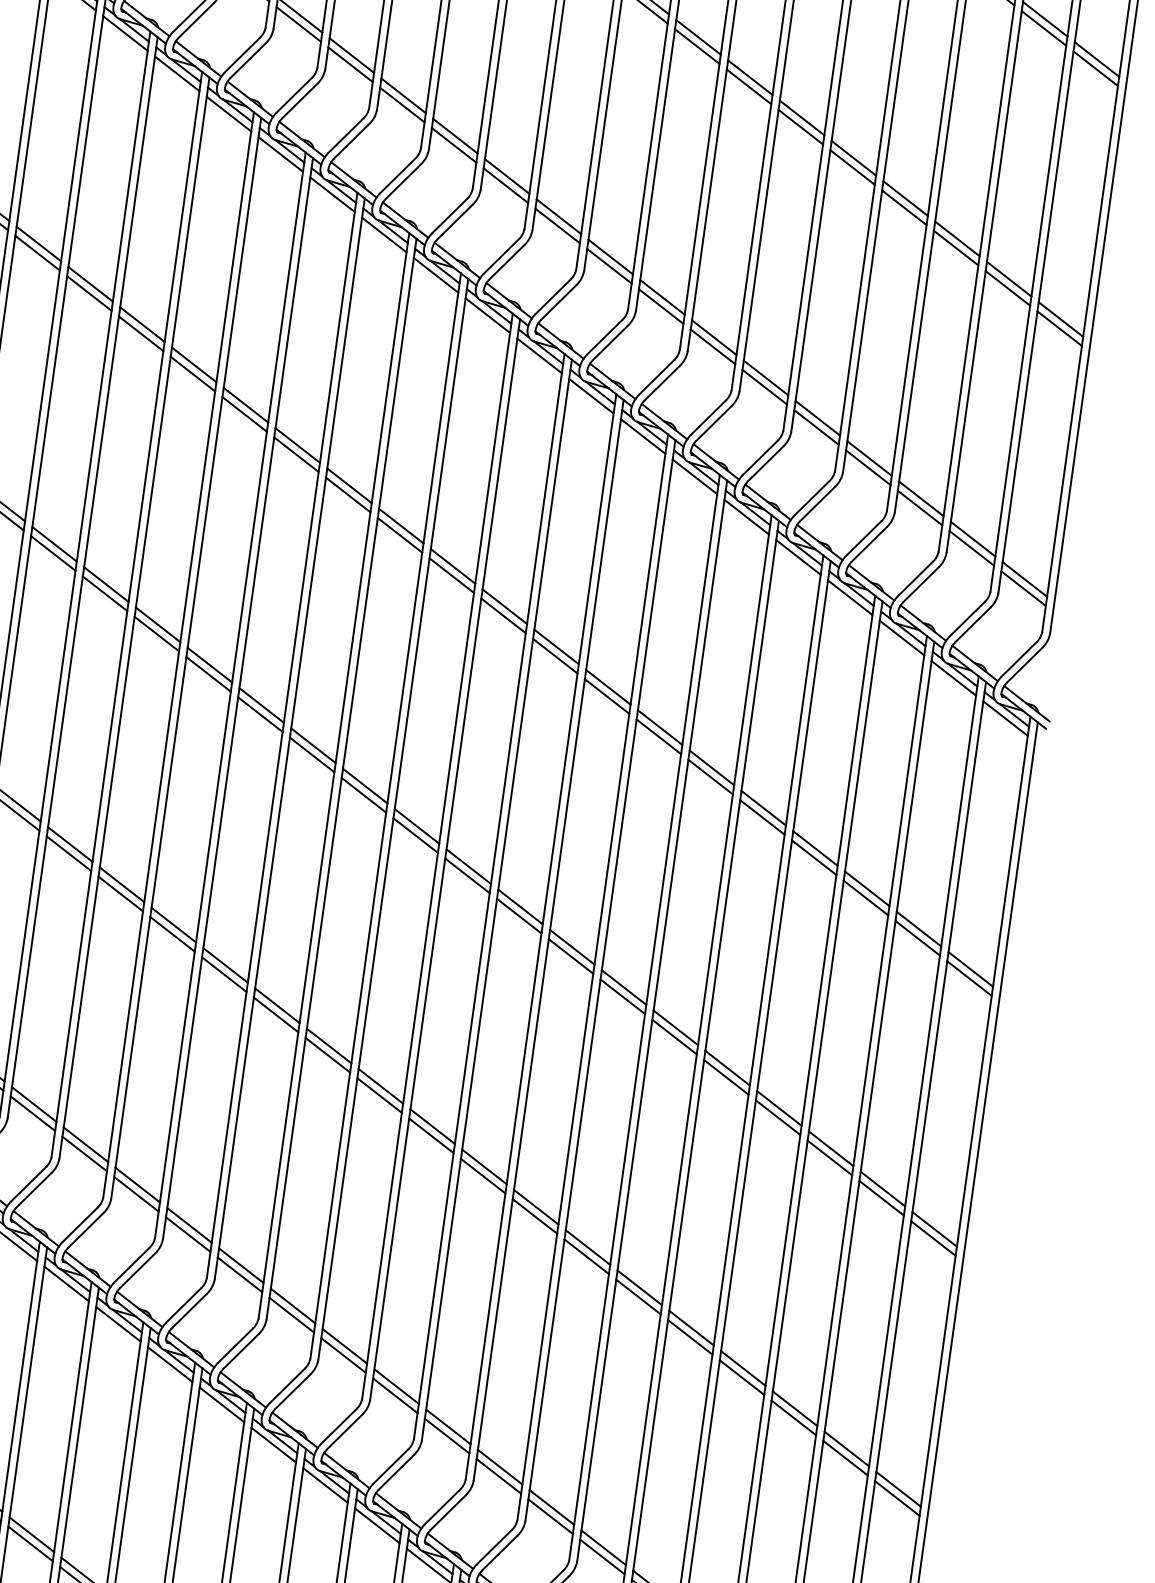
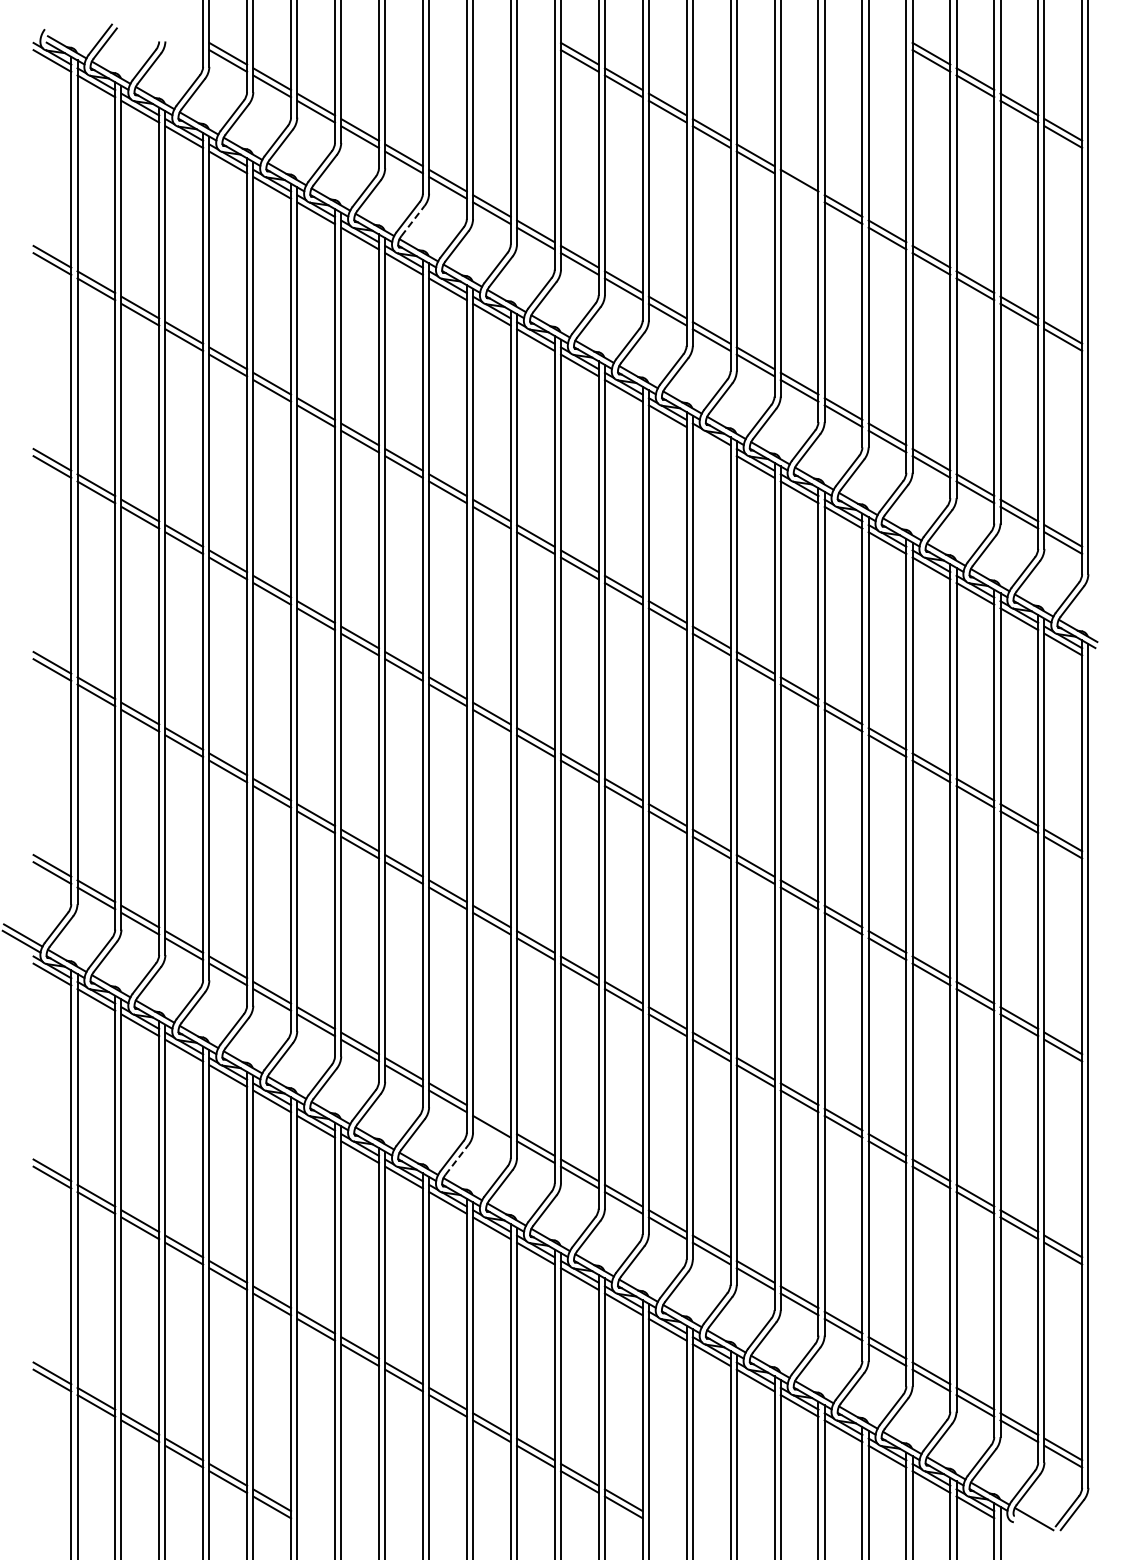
line: (248, 61) -> (413, 221), solid -> dashed
line: (748, 86) -> (799, 187), removed
line: (591, 396) -> (711, 441), removed
line: (188, 1225) -> (491, 1119), removed
line: (137, 1270) -> (456, 1159), solid -> dashed

